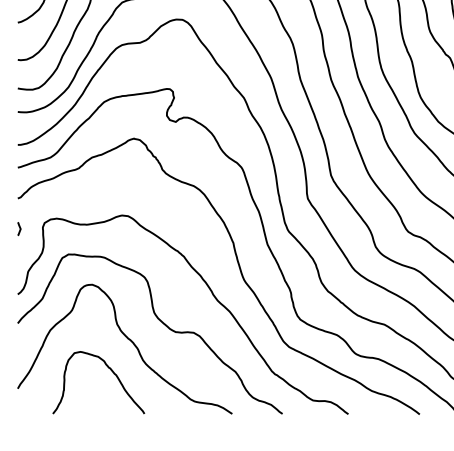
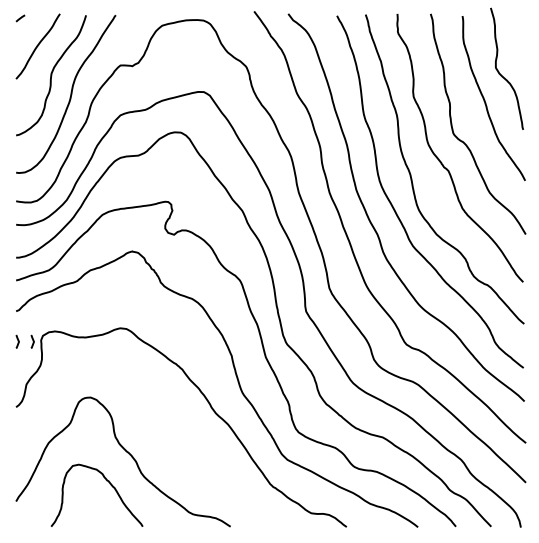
curve: (34, 228) -> (32, 341), added
curve: (161, 322) -> (159, 435), removed

